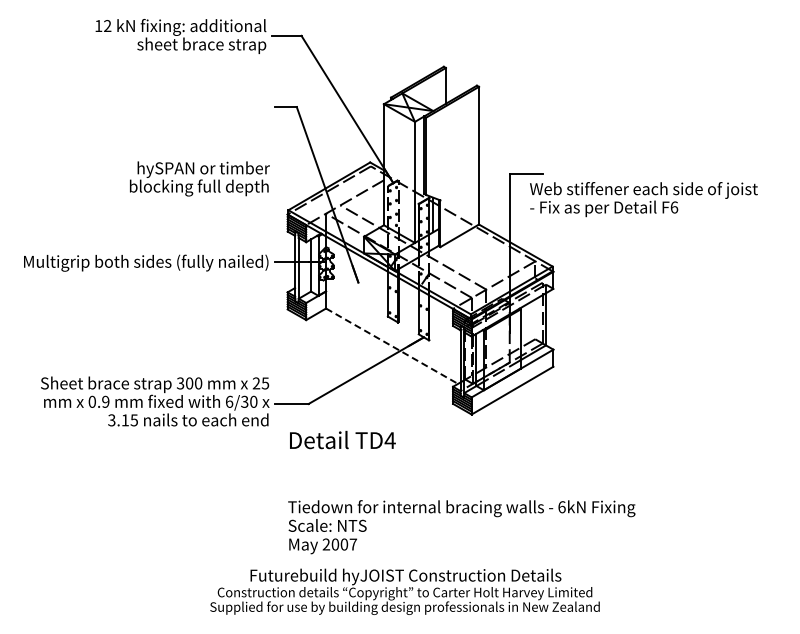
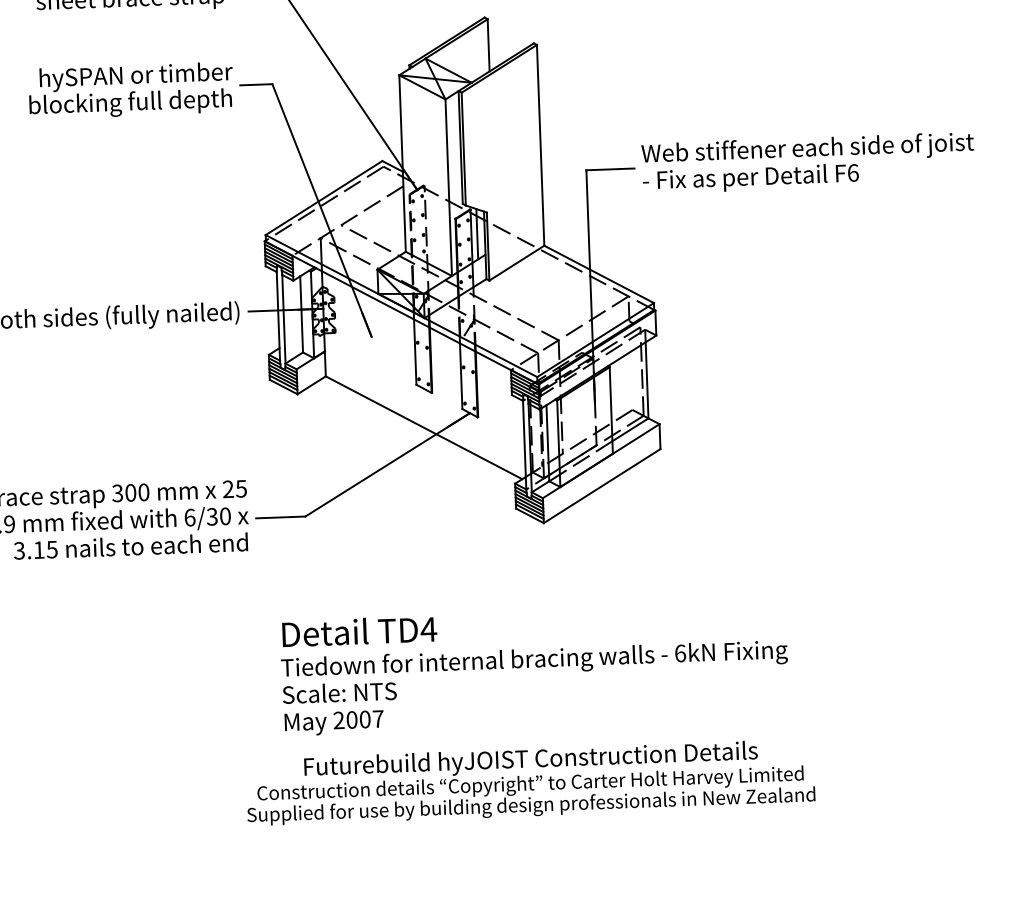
text: (199, 178) -> (130, 90), moved
text: (643, 199) -> (807, 162), moved
line: (392, 346) -> (424, 428), dashed -> solid
text: (342, 439) -> (359, 630), moved
text: (404, 591) -> (529, 782), moved

